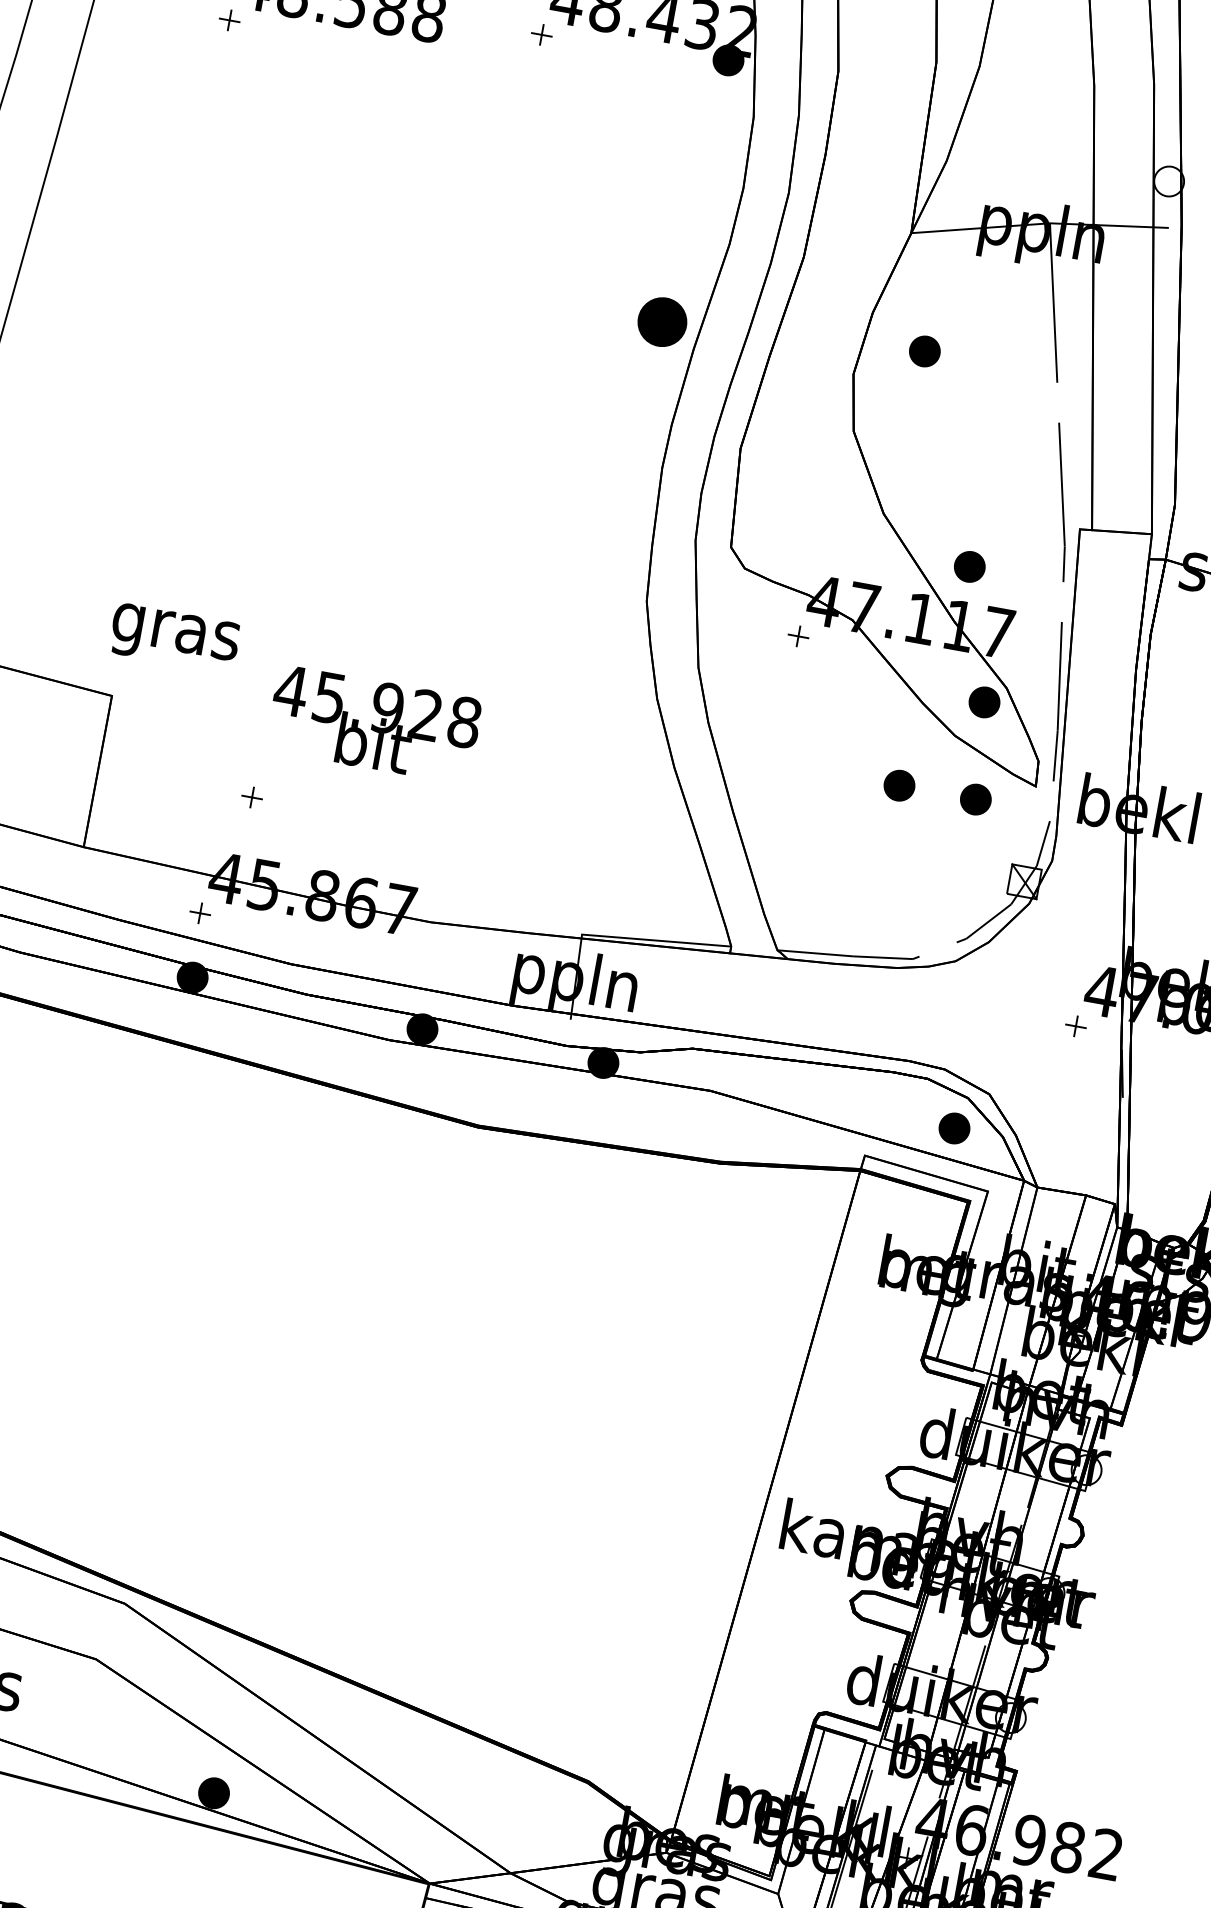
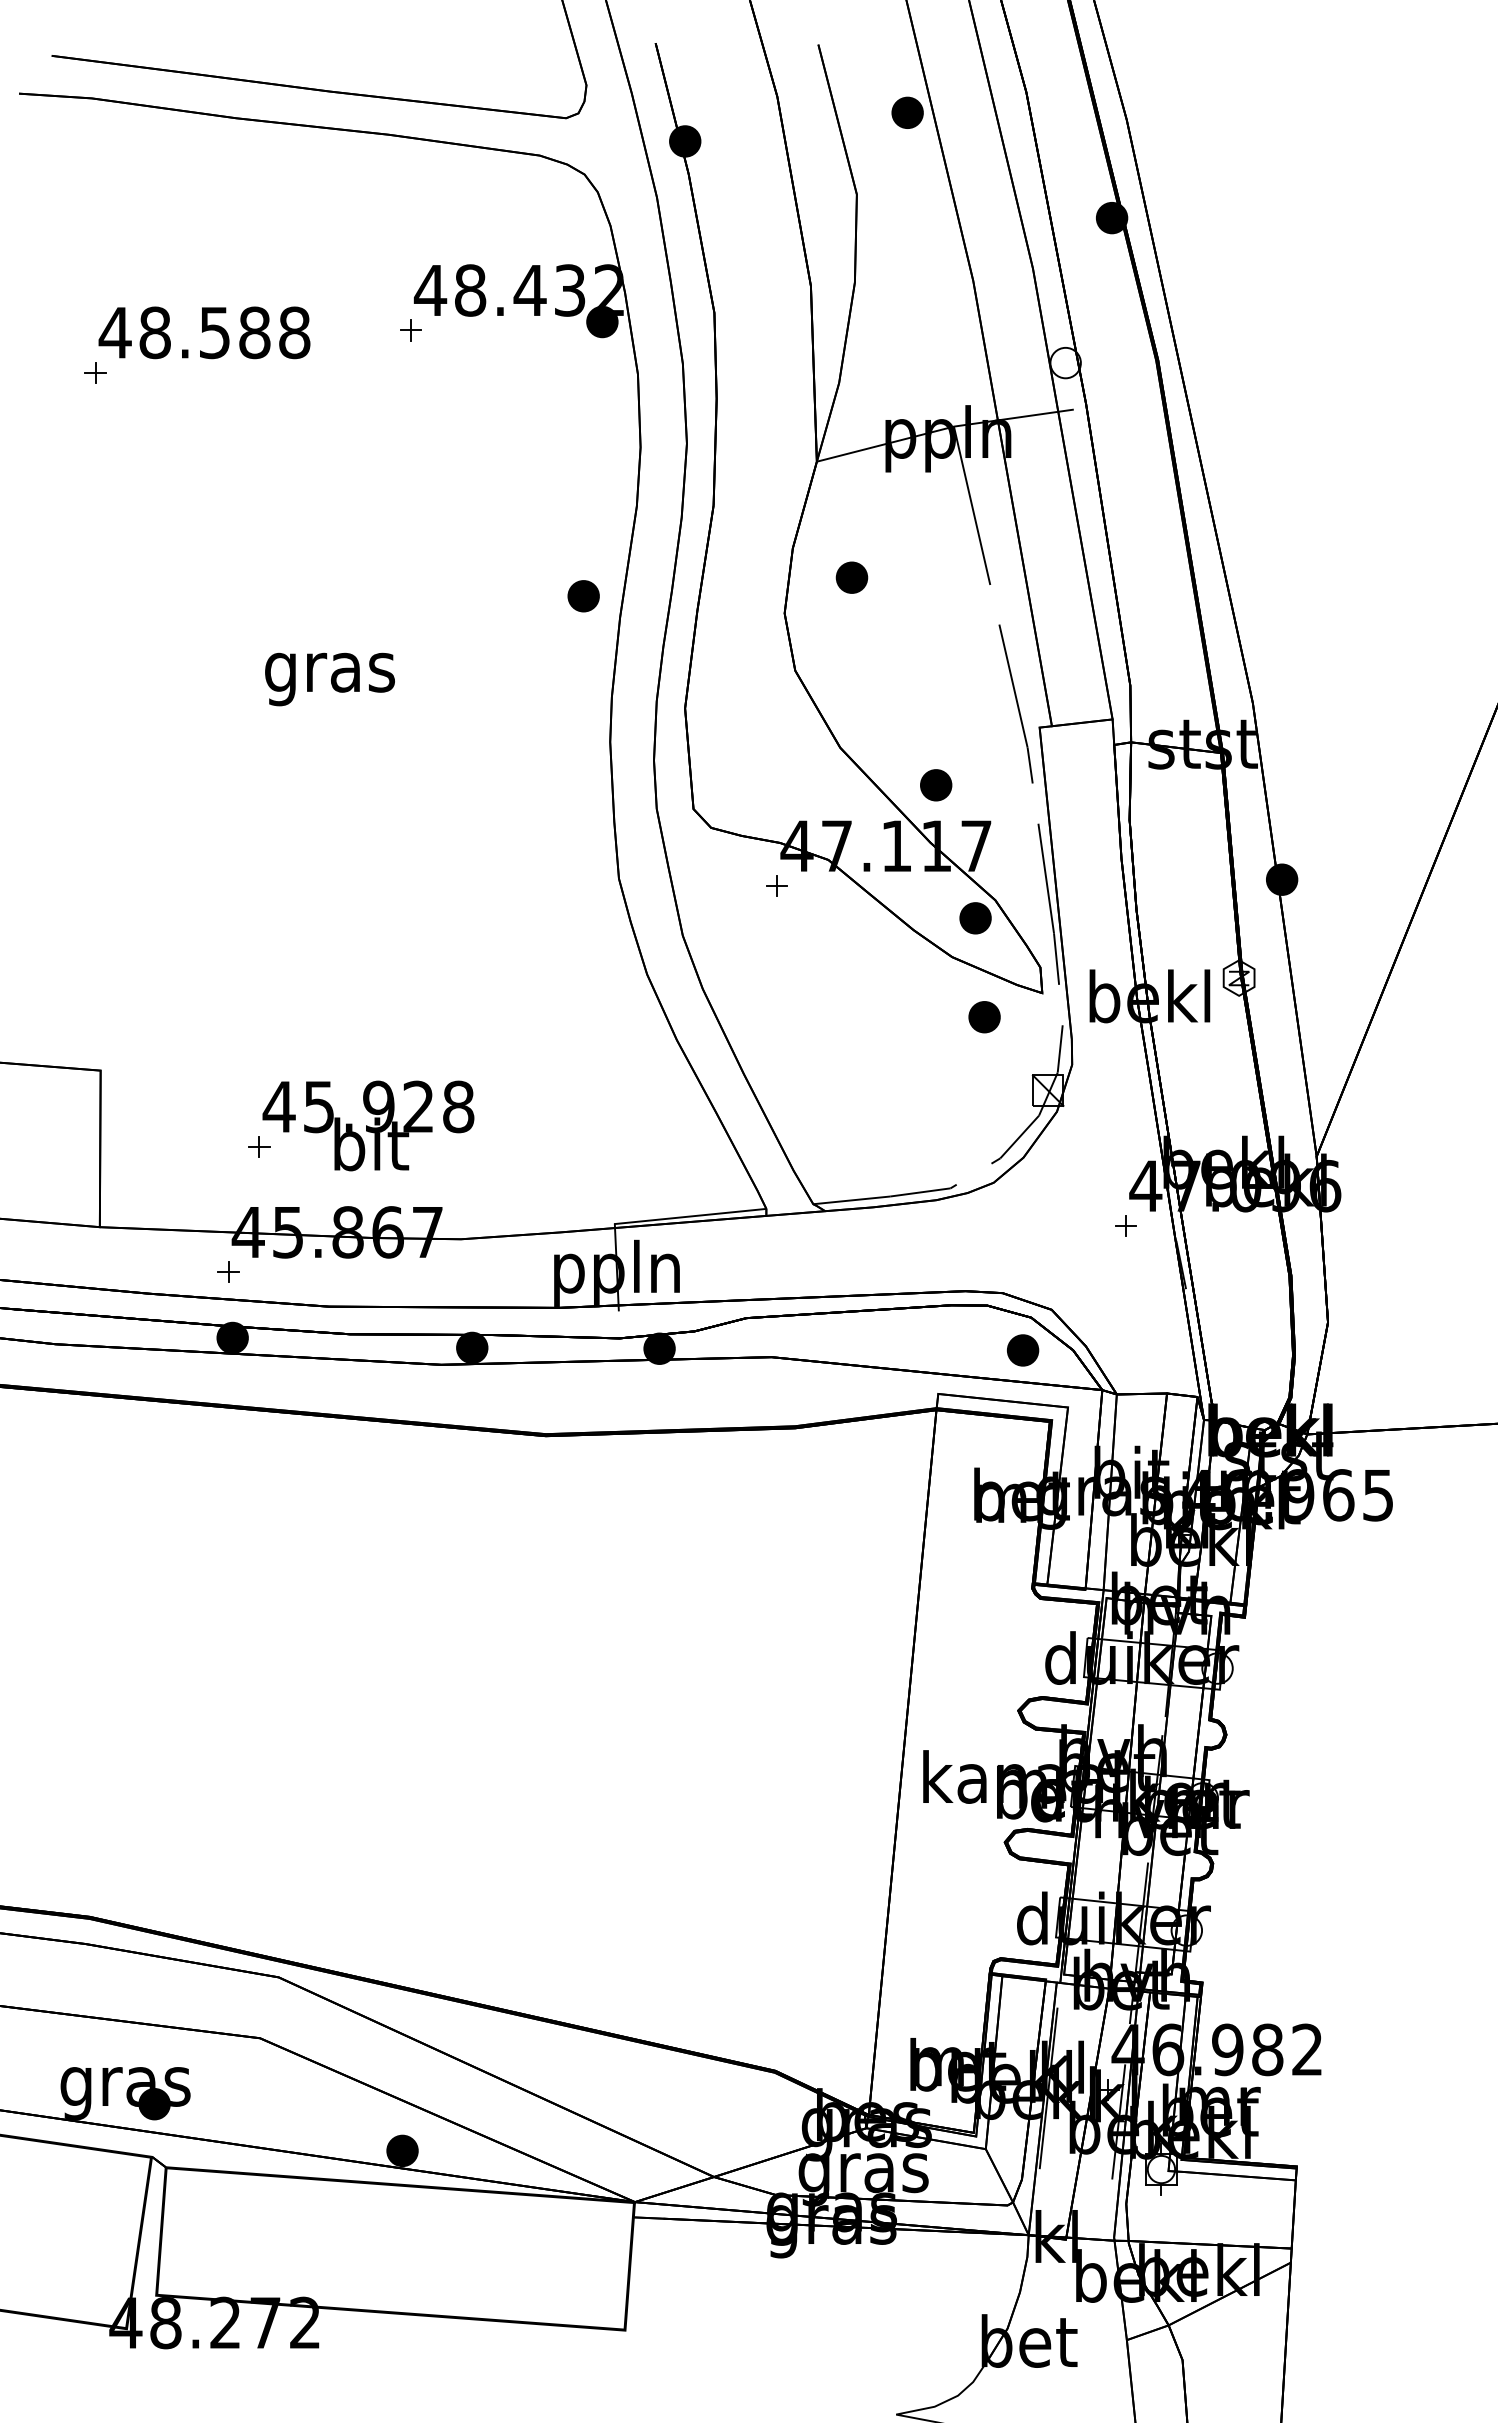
part: (662, 322) -> (583, 596), size x0.62
text: (174, 638) -> (329, 679), moved
text: (374, 724) -> (368, 1125), moved
part: (899, 785) -> (905, 1017), removed

